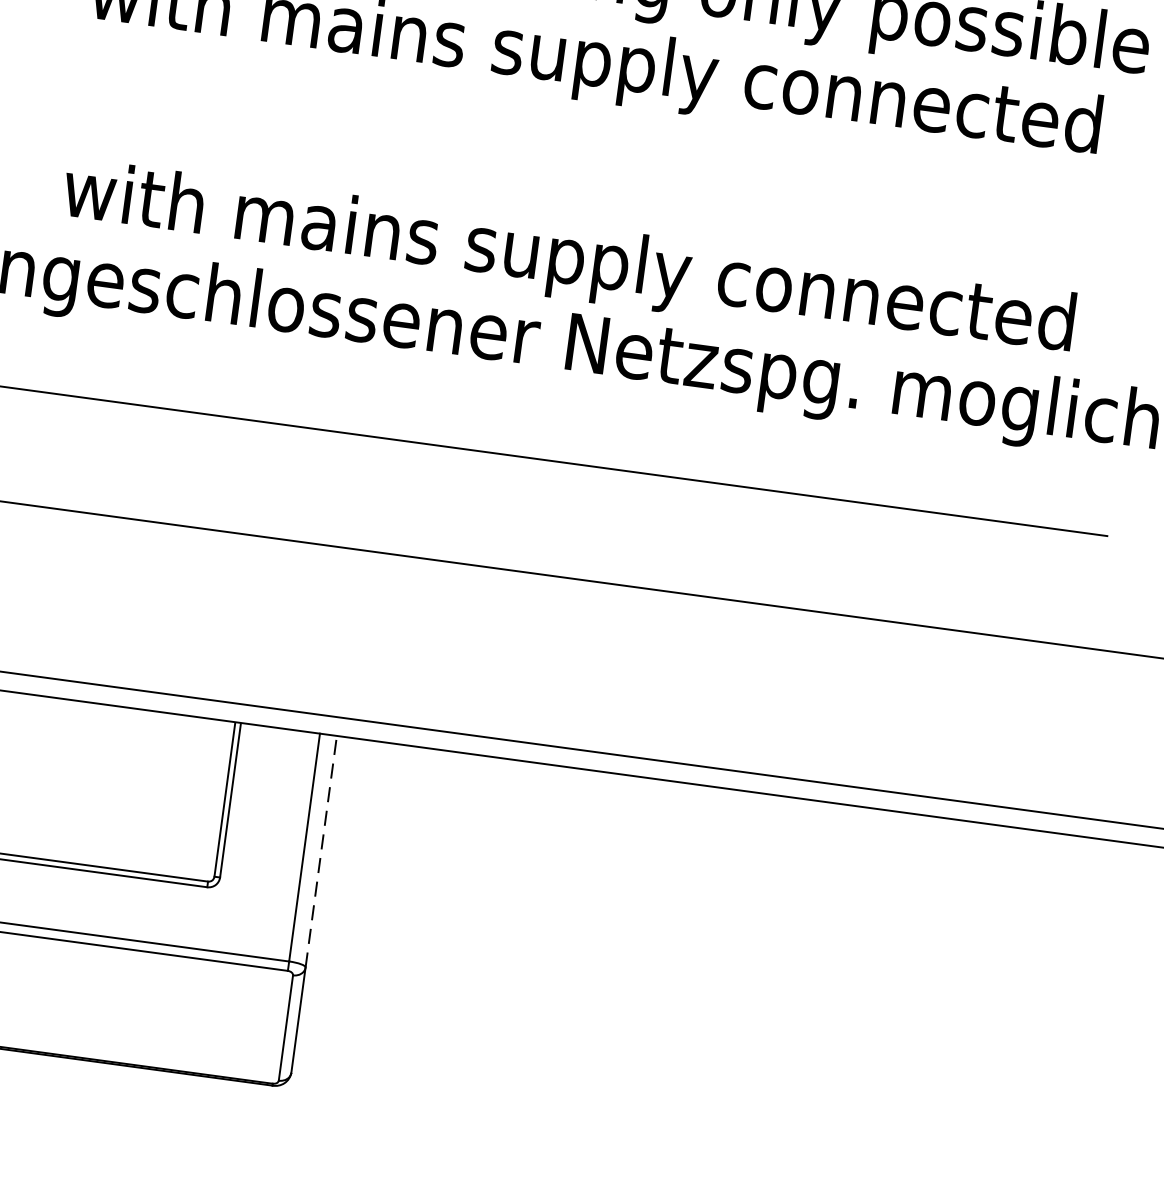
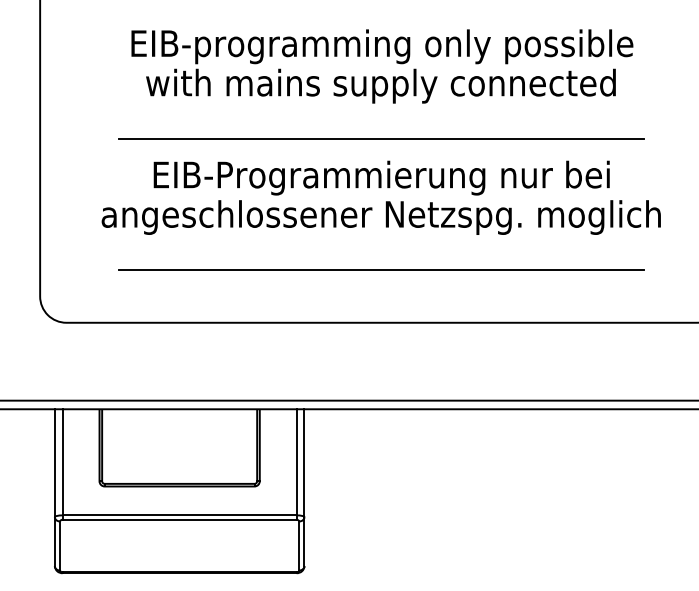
line: (580, 176) -> (381, 138), added
text: (567, 260) -> (380, 177), with mains supply connected -> EIB-Programmierung nur bei
line: (321, 852) -> (304, 463), dashed -> solid

